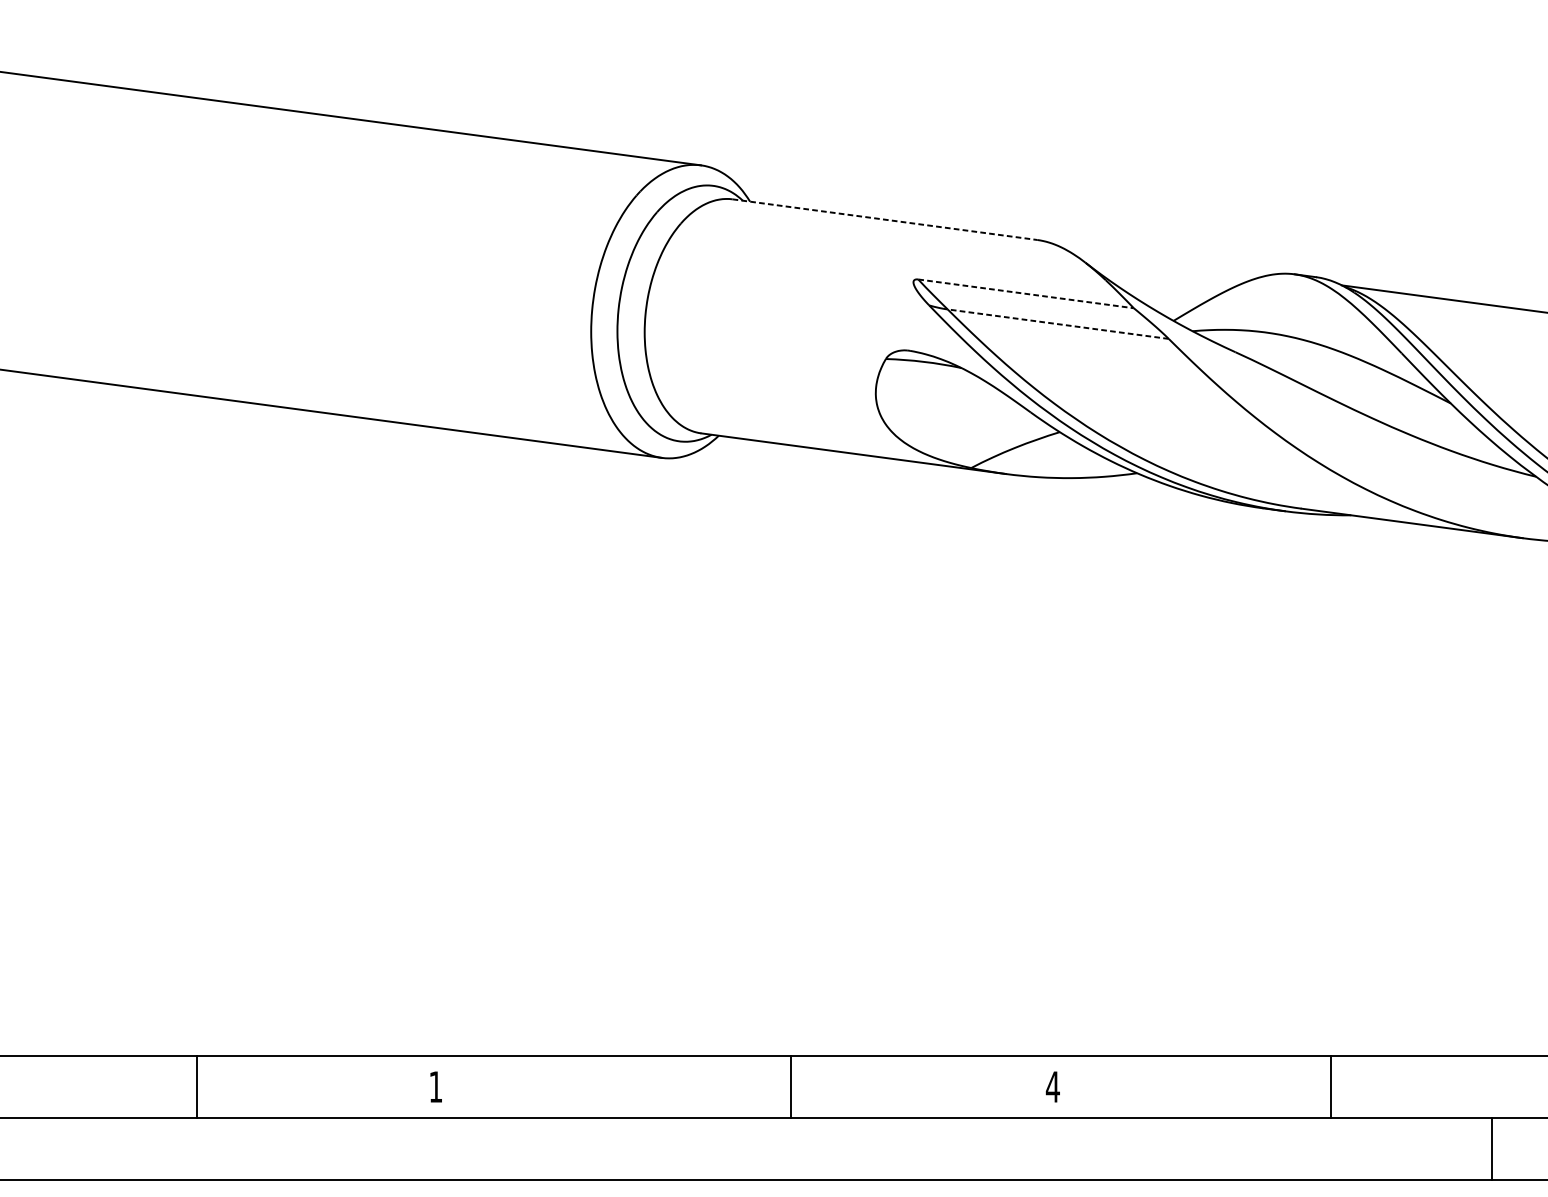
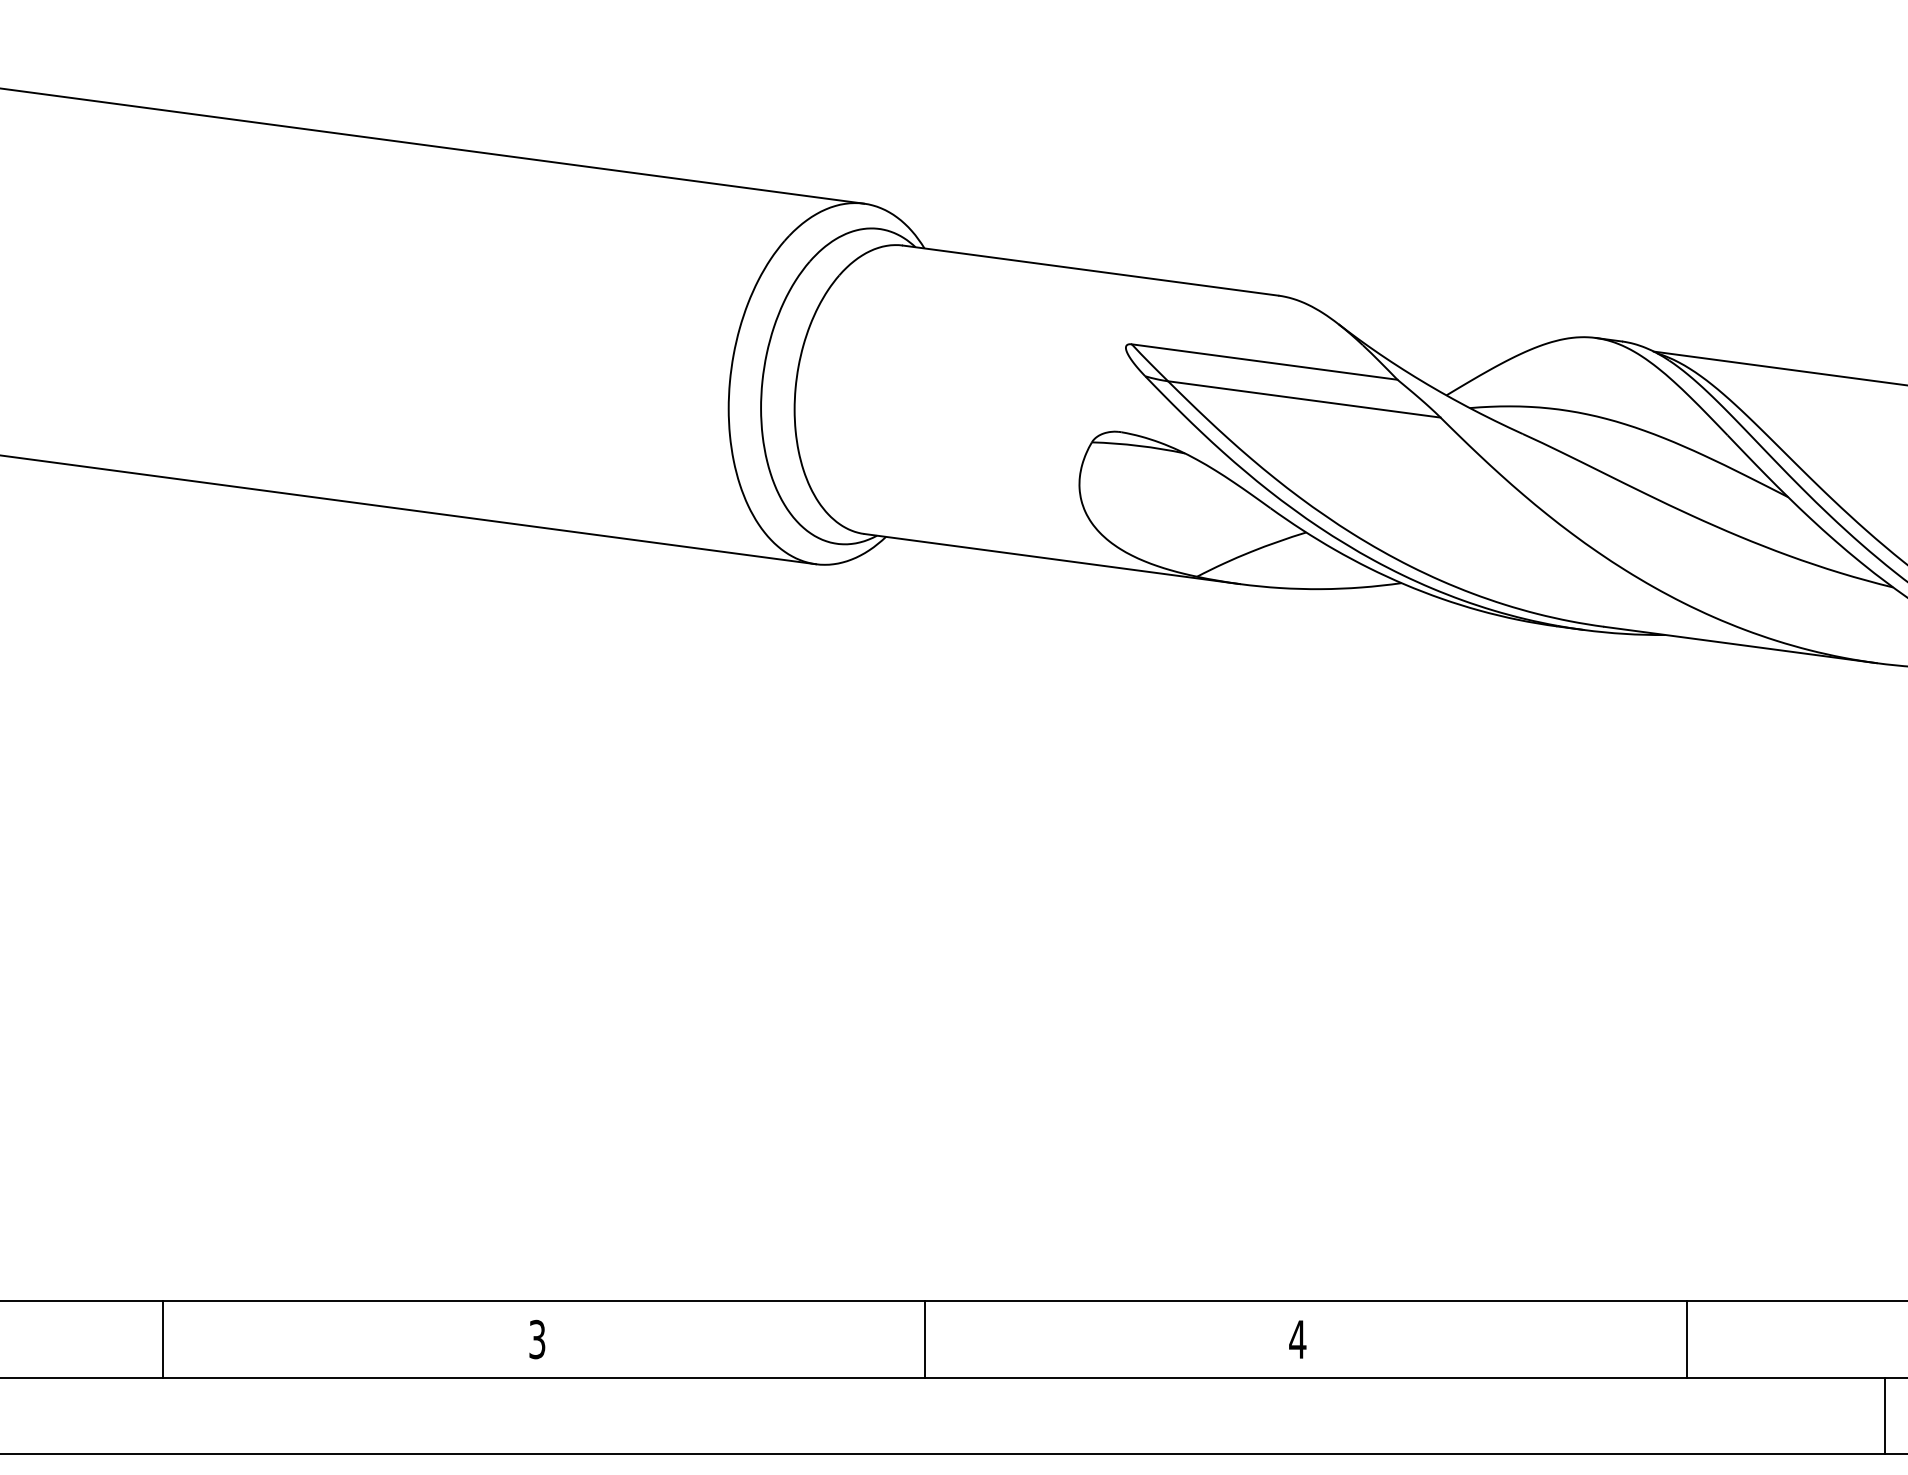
line: (885, 219) -> (1091, 270), dashed -> solid
line: (1025, 294) -> (1264, 362), dashed -> solid
line: (1057, 324) -> (1303, 399), dashed -> solid
line: (196, 1086) -> (163, 1339), moved
text: (436, 1086) -> (537, 1339), 1 -> 3
line: (791, 1086) -> (925, 1339), moved
line: (1331, 1086) -> (1686, 1339), moved
line: (1492, 1148) -> (1885, 1415), moved

